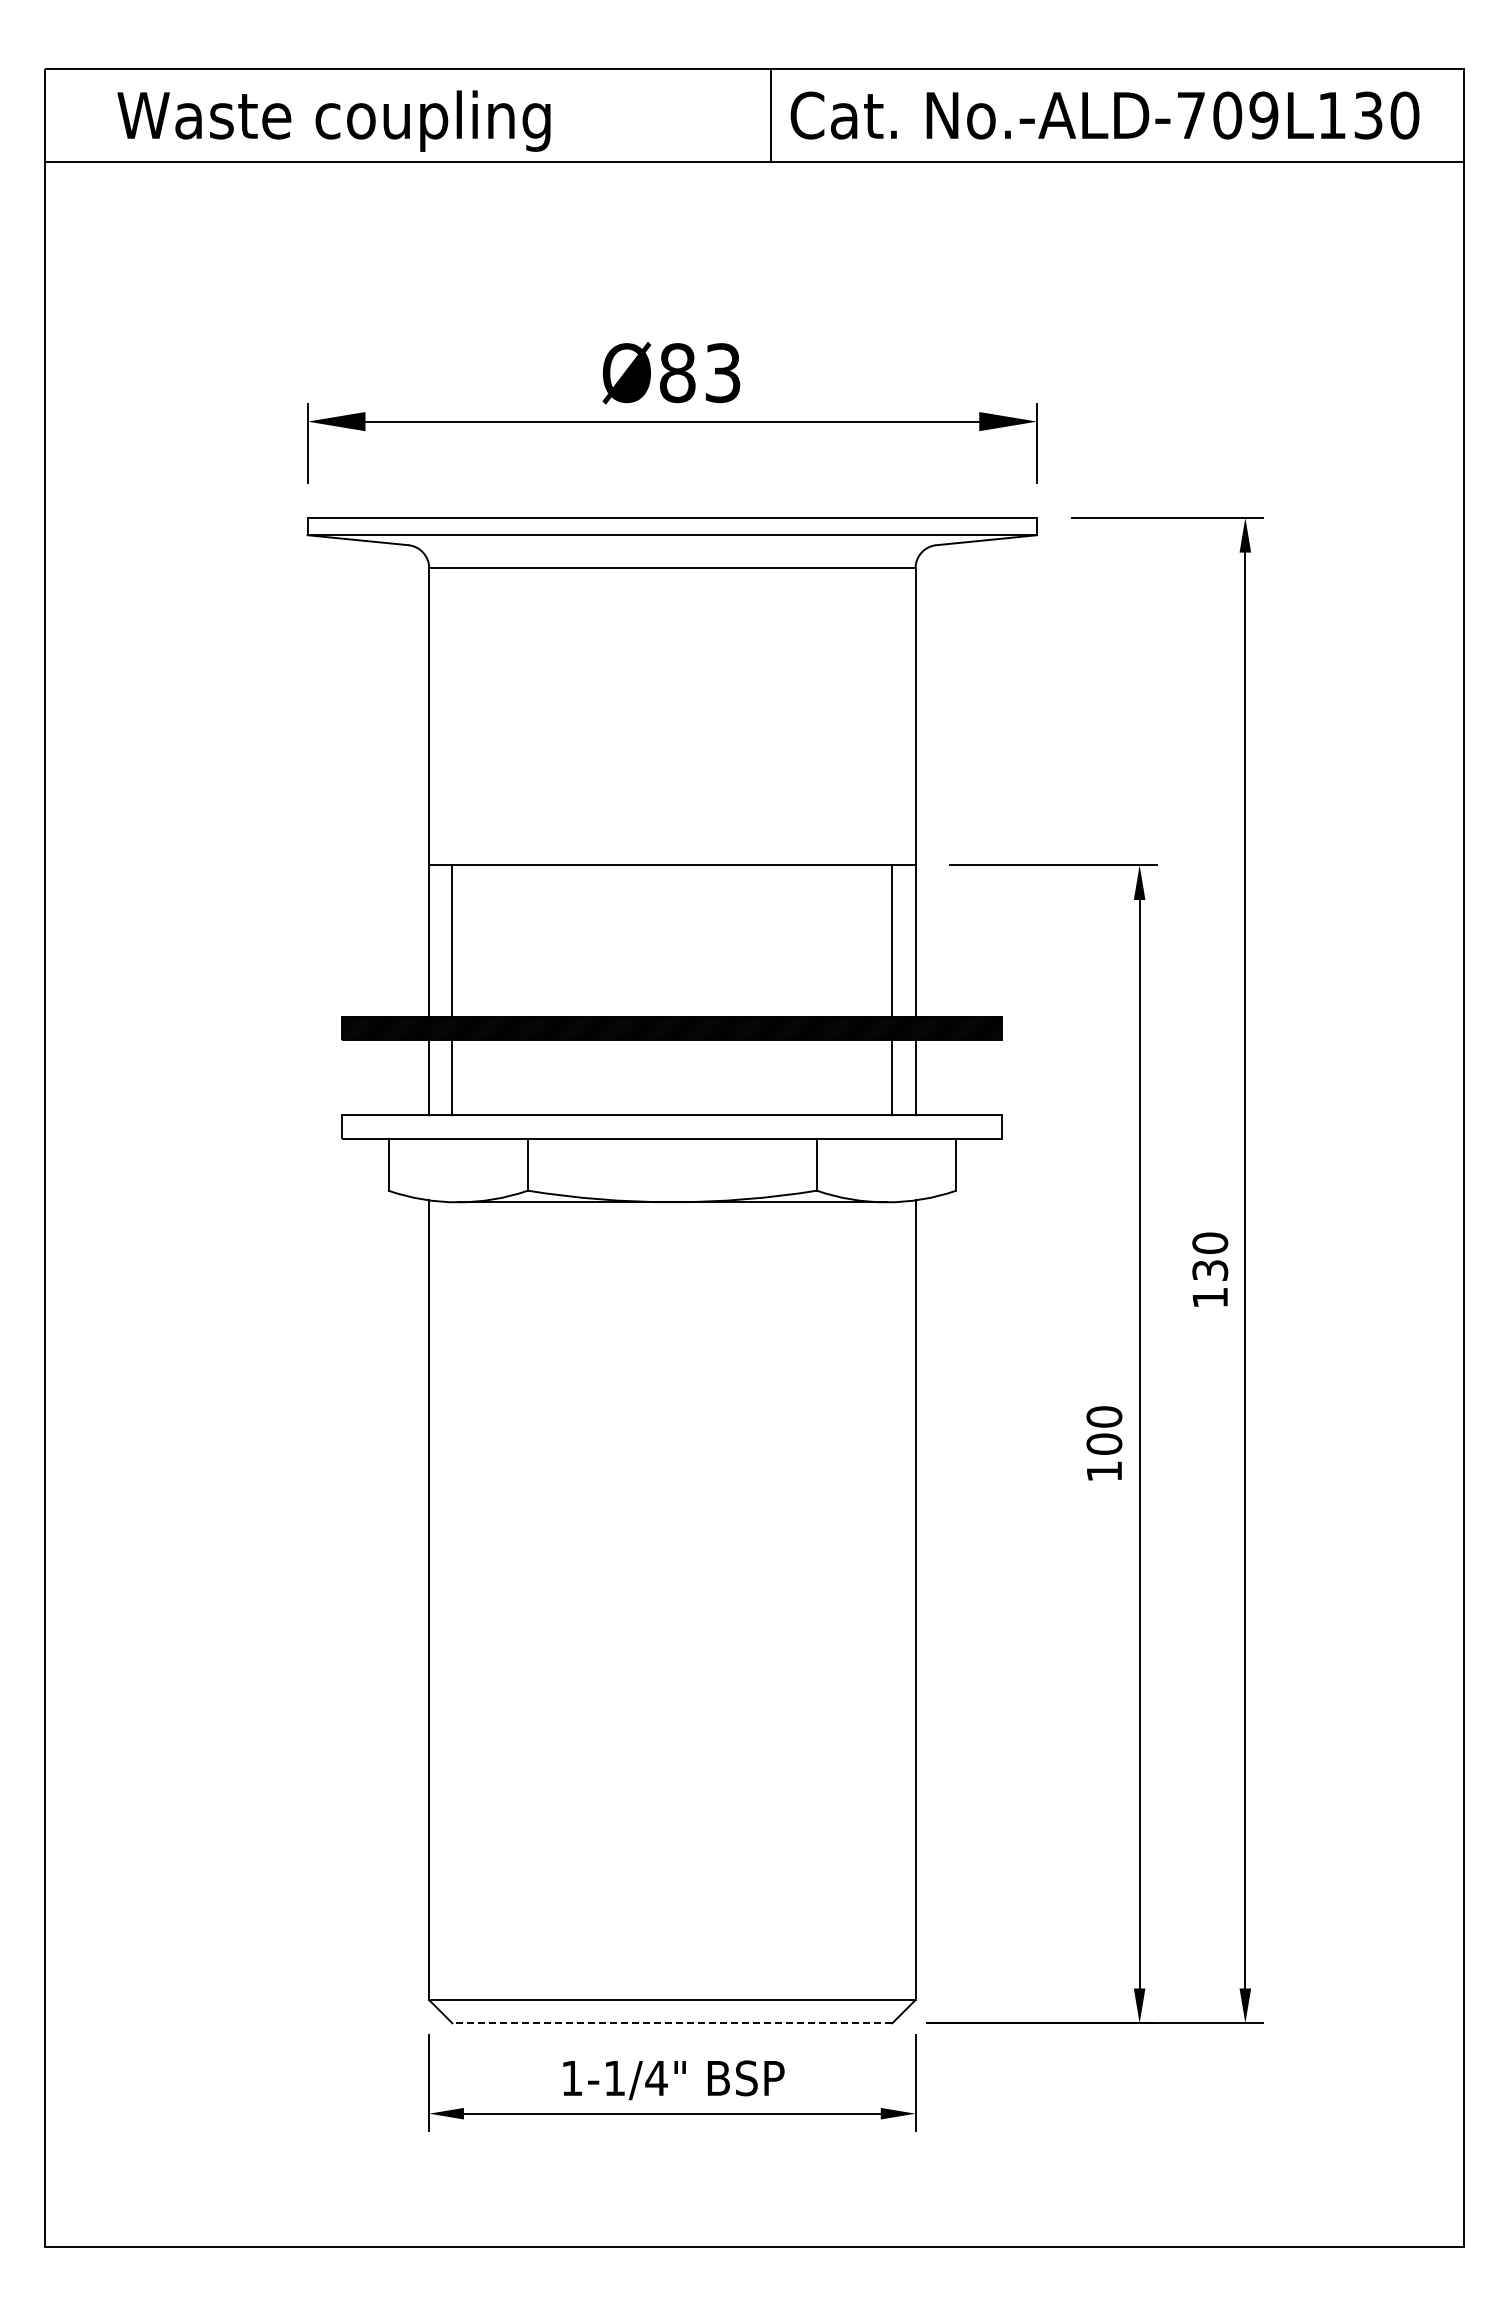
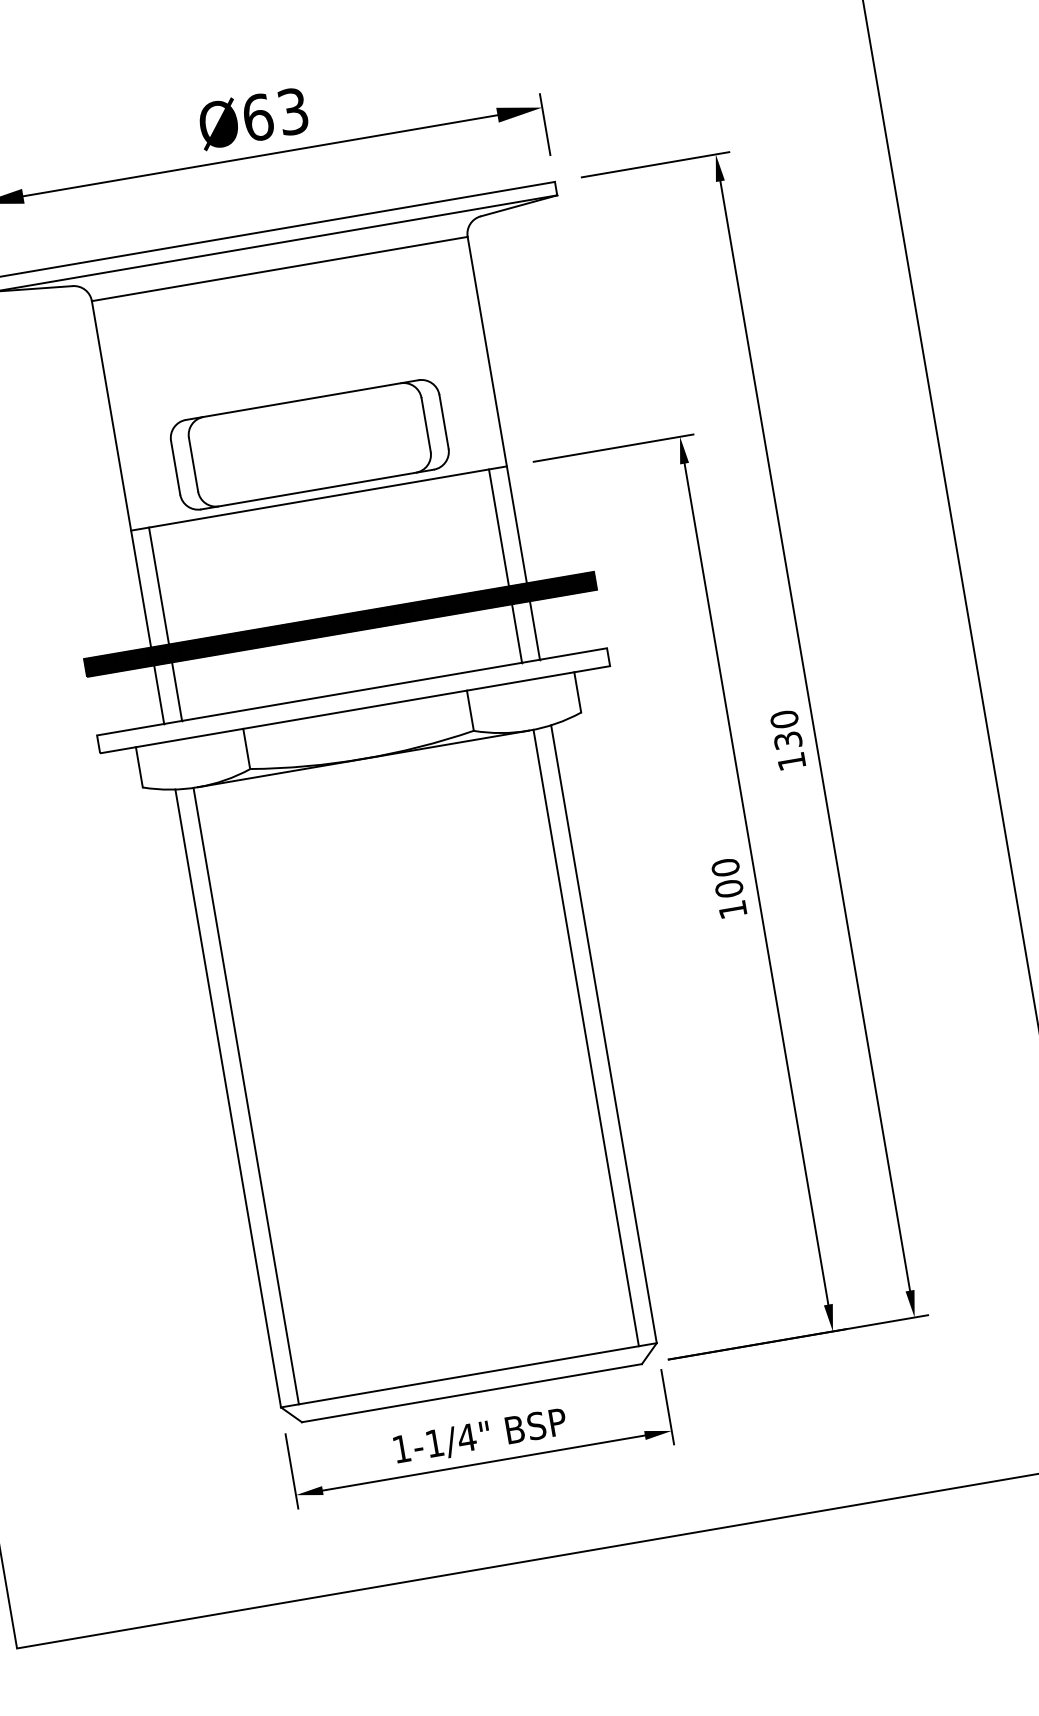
text: (677, 372) -> (257, 117), Ø83 -> Ø63
part: (671, 795) -> (309, 444), added
line: (452, 1601) -> (246, 1096), added
line: (892, 1601) -> (586, 1038), added
line: (671, 2023) -> (471, 1393), dashed -> solid

